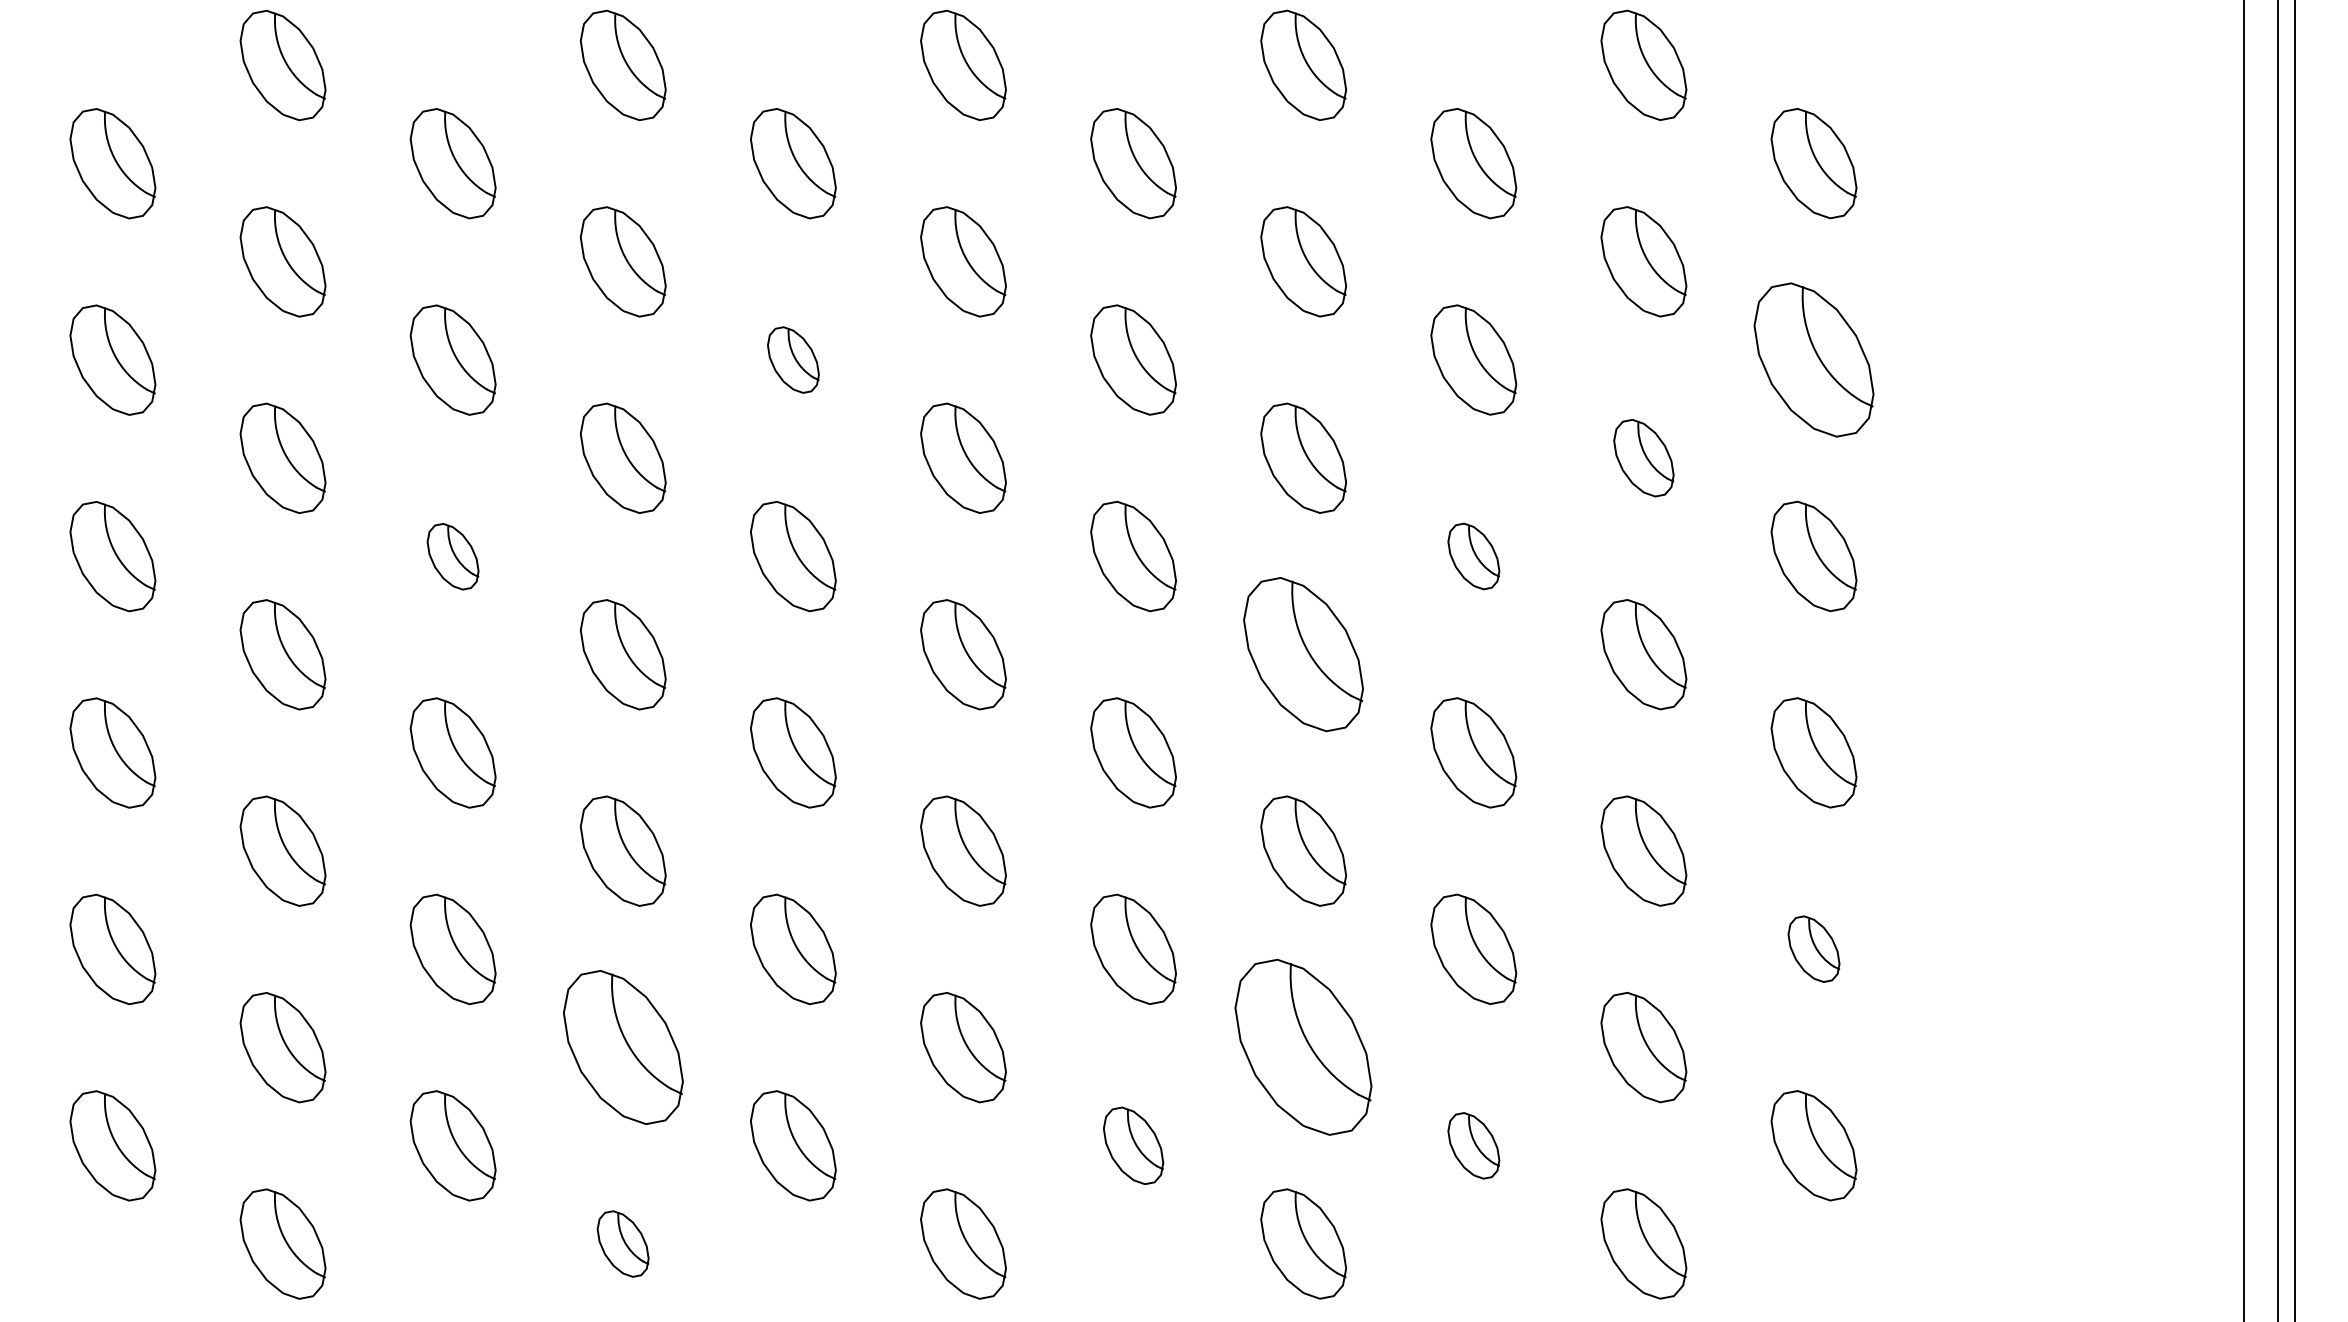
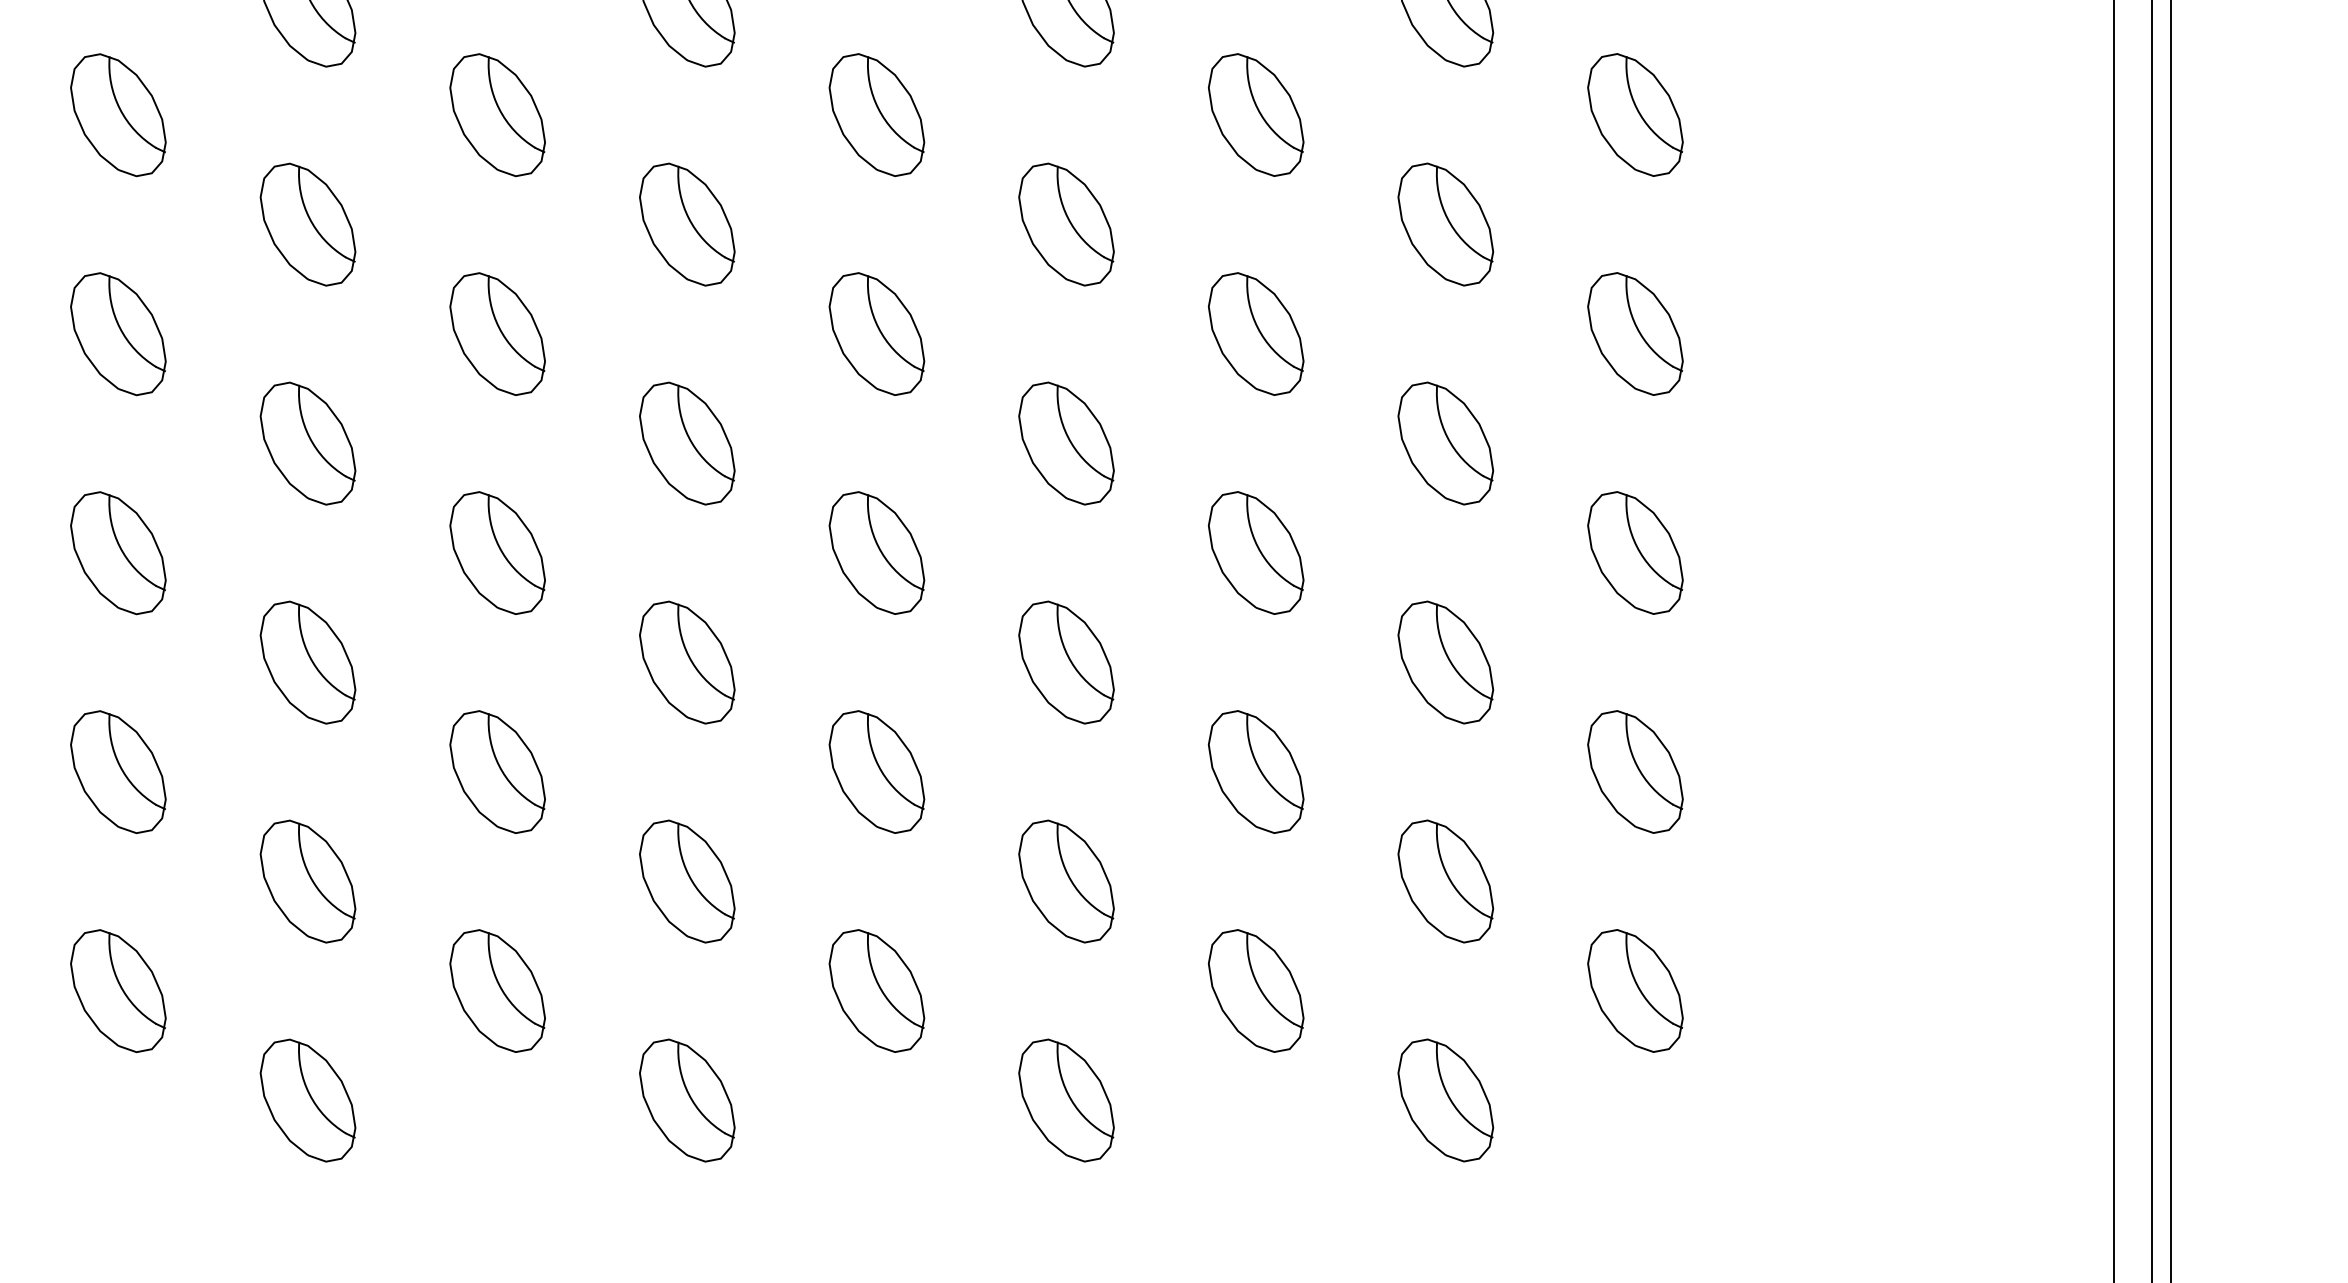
part: (793, 359) -> (497, 114), size x1.67
part: (1813, 359) -> (1634, 114), size x0.71
part: (1643, 457) -> (1445, 223), size x1.43
part: (452, 556) -> (117, 334), size x1.67
part: (1473, 556) -> (1255, 334), size x1.67
part: (1303, 654) -> (1066, 443), size x0.71
part: (1813, 948) -> (1634, 771), size x1.67
part: (622, 1047) -> (307, 881), size x0.71
part: (1303, 1047) -> (1066, 881), size x0.62
part: (1133, 1145) -> (876, 990), size x1.43
part: (1473, 1145) -> (1255, 990), size x1.67
part: (622, 1243) -> (307, 1099), size x1.67

